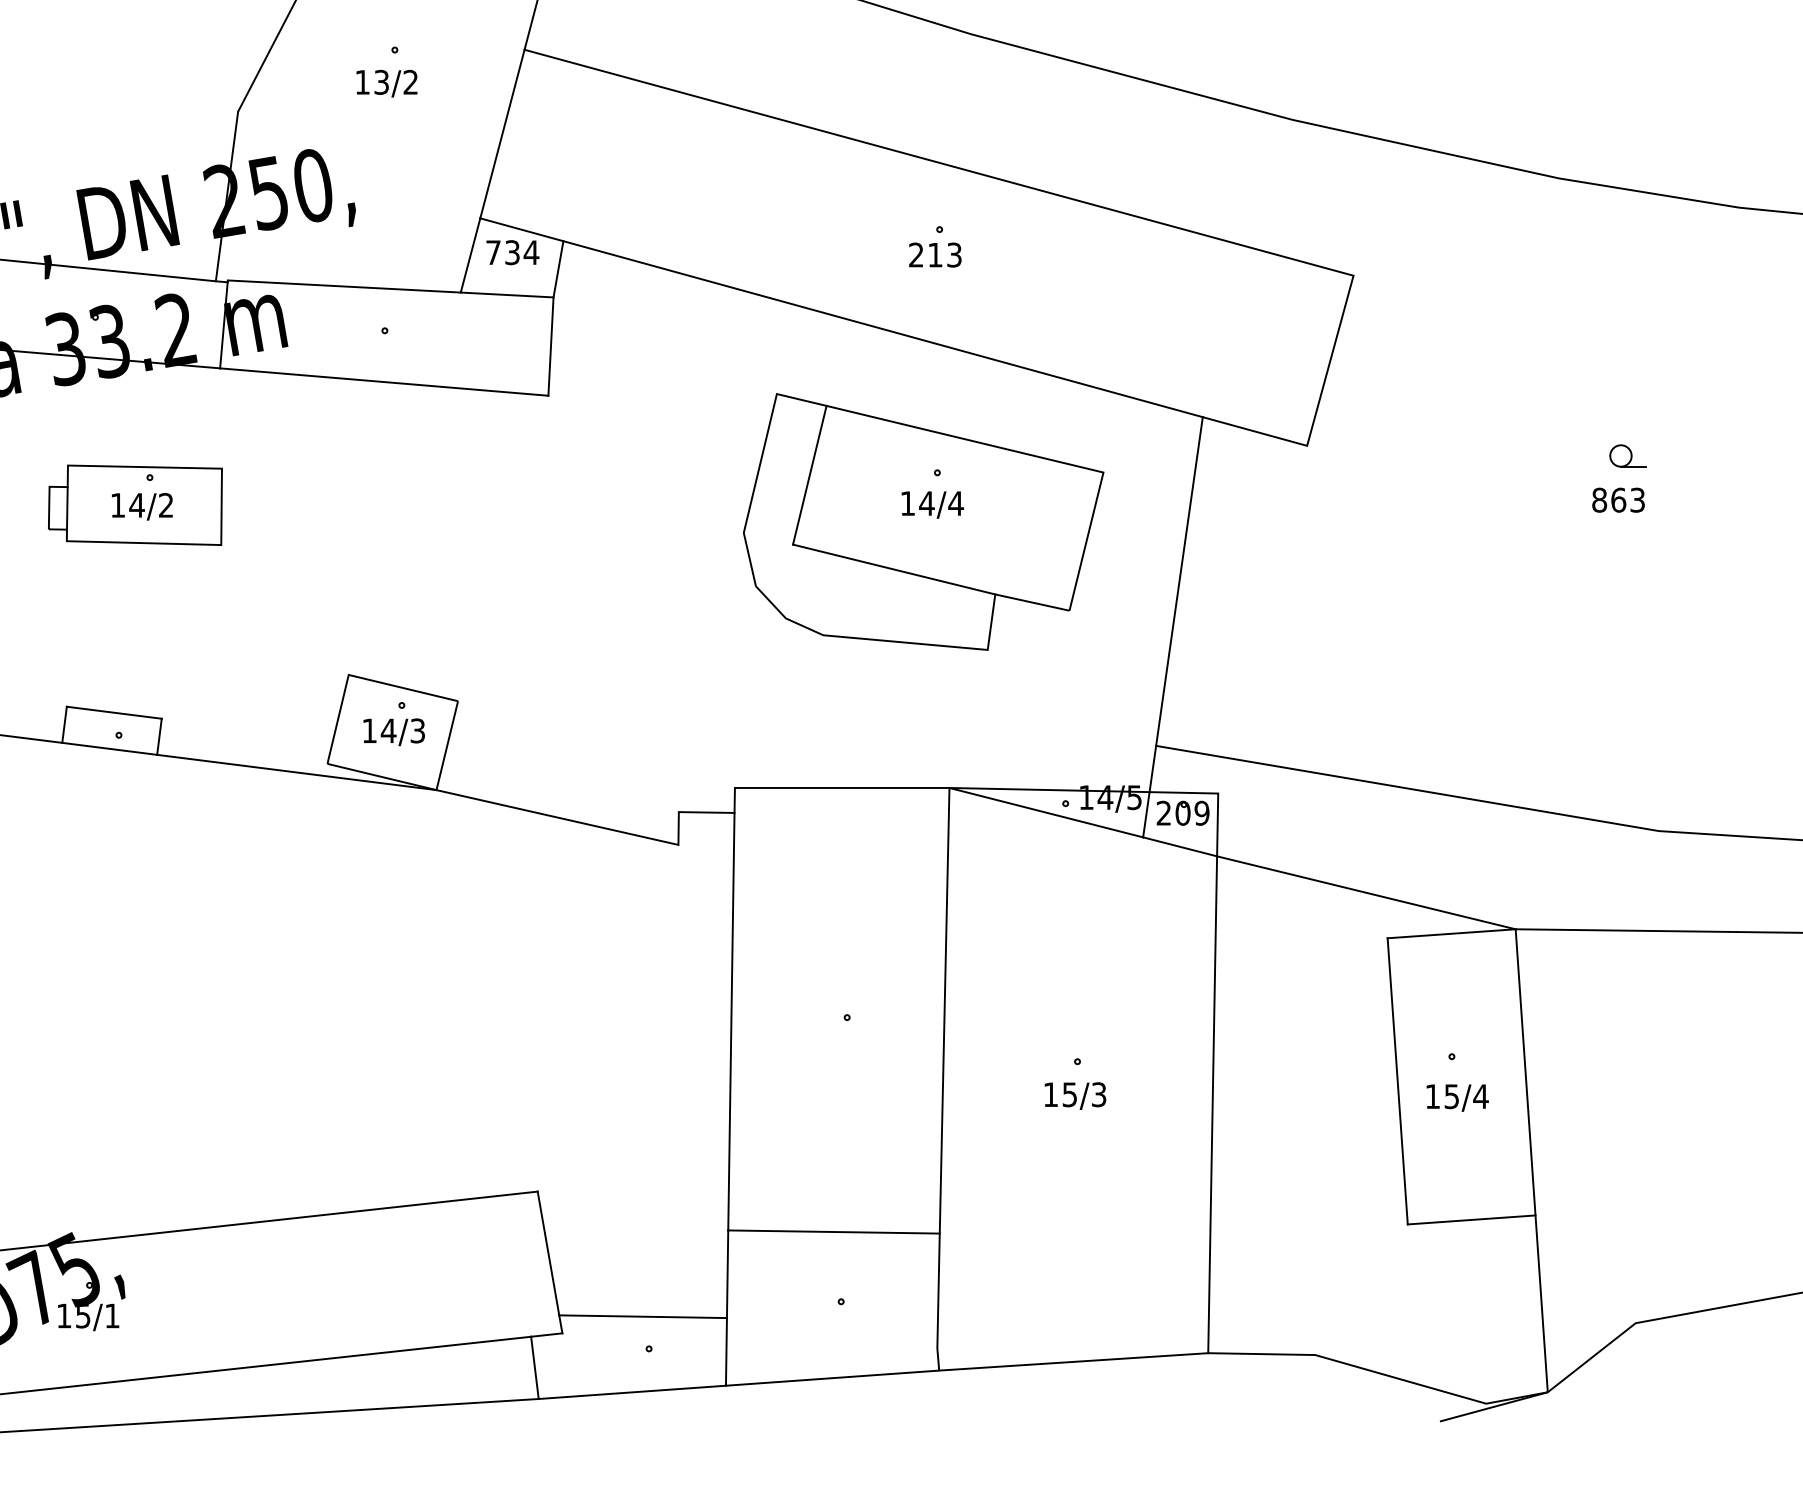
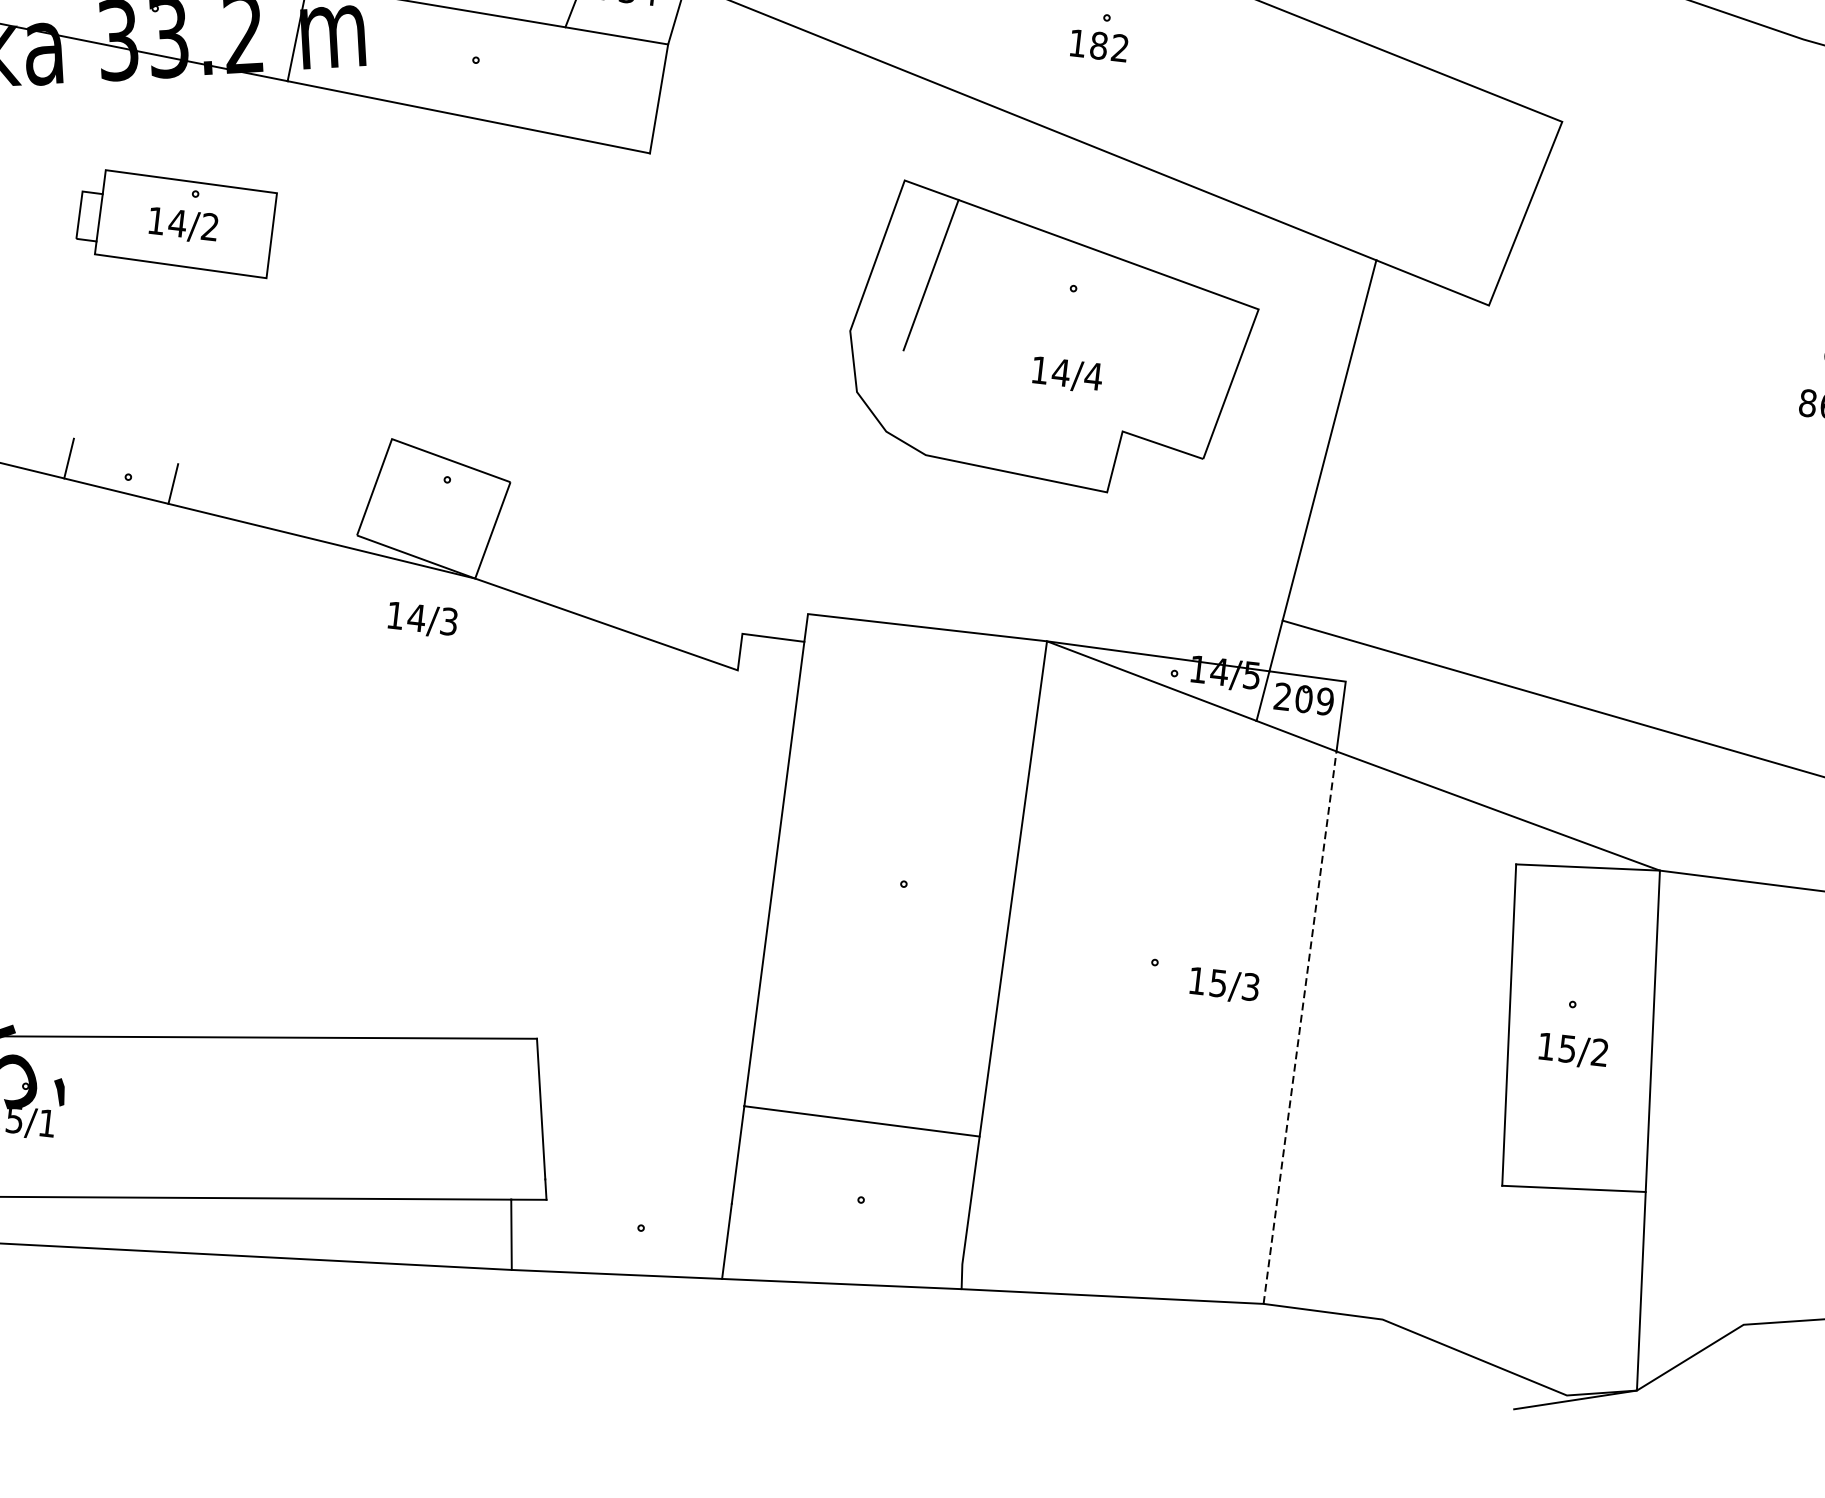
text: (935, 254) -> (1099, 45), 213 -> 182
text: (932, 504) -> (1067, 374), moved
line: (894, 569) -> (1013, 390), removed
line: (113, 712) -> (125, 451), removed
text: (393, 732) -> (421, 620), moved
text: (1075, 1095) -> (1224, 984), moved
text: (1480, 1096) -> (1599, 1052), 15/4 -> 15/2
line: (1212, 1104) -> (1299, 1027), solid -> dashed
line: (642, 1316) -> (637, 1191), removed

